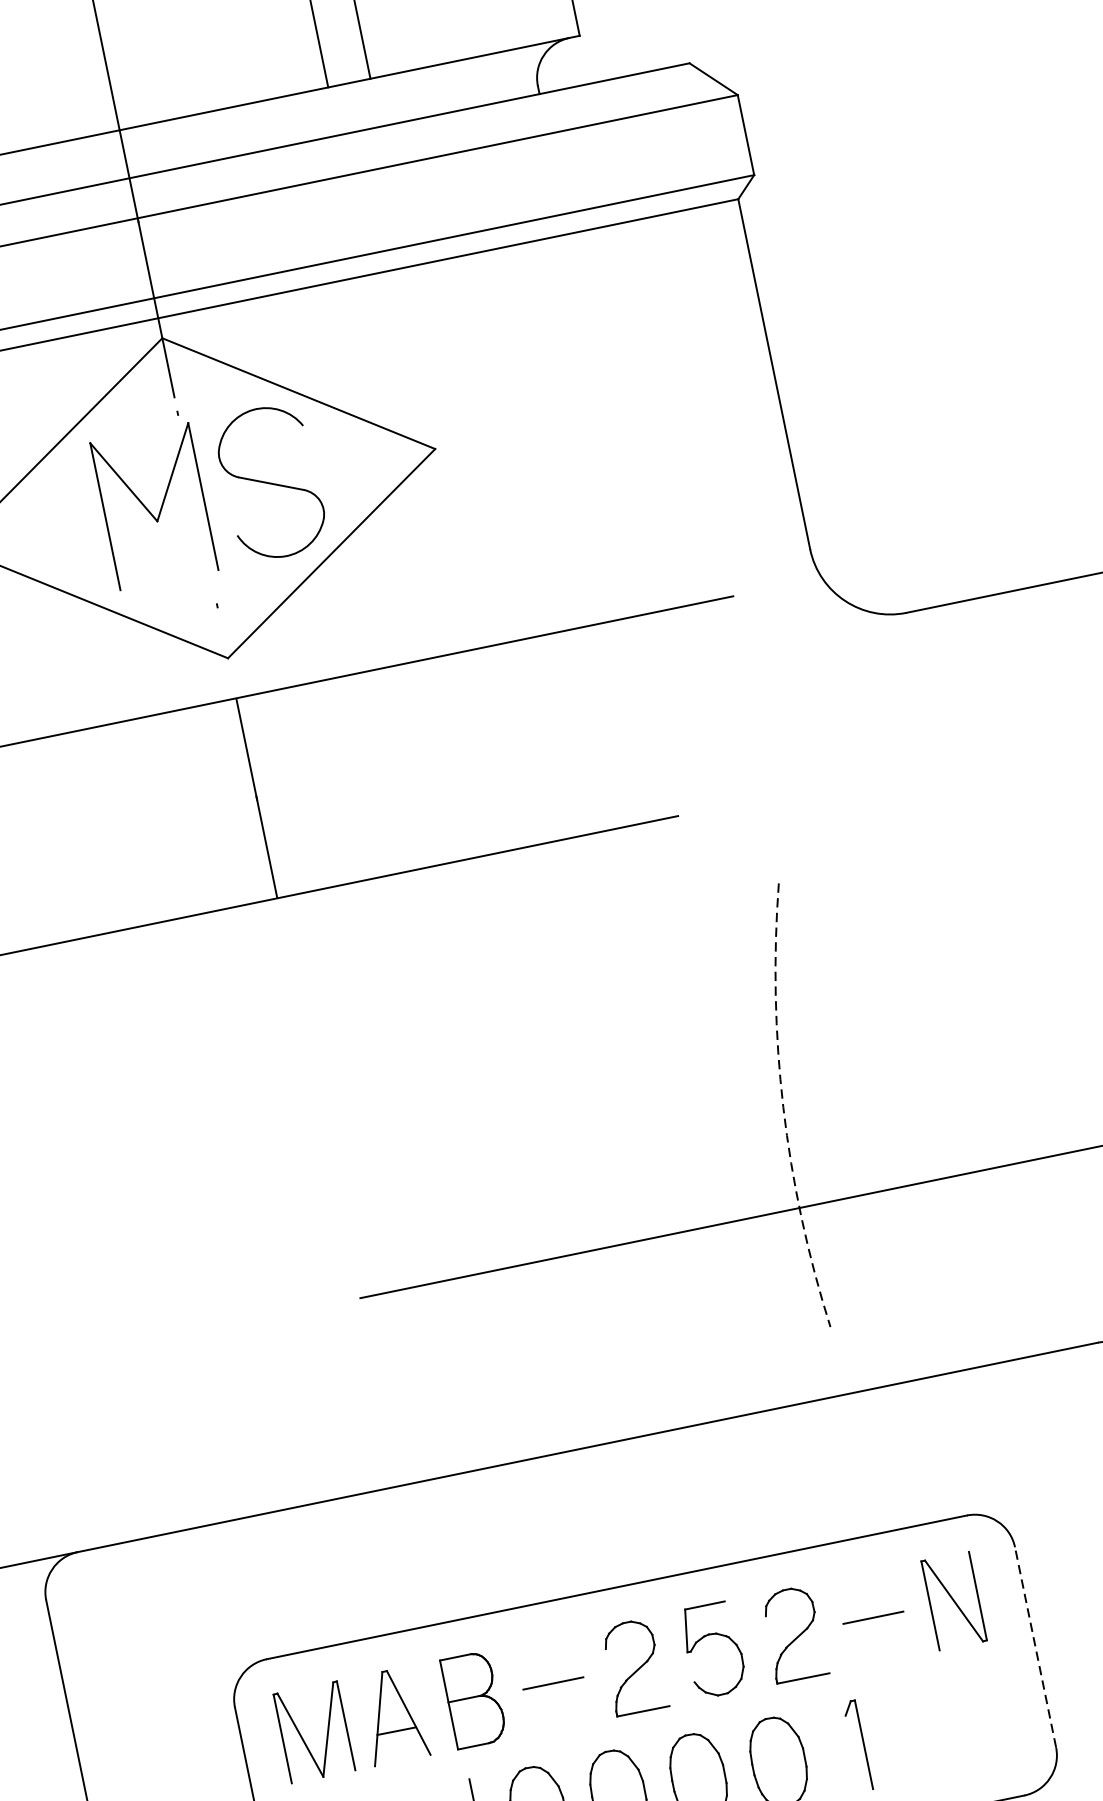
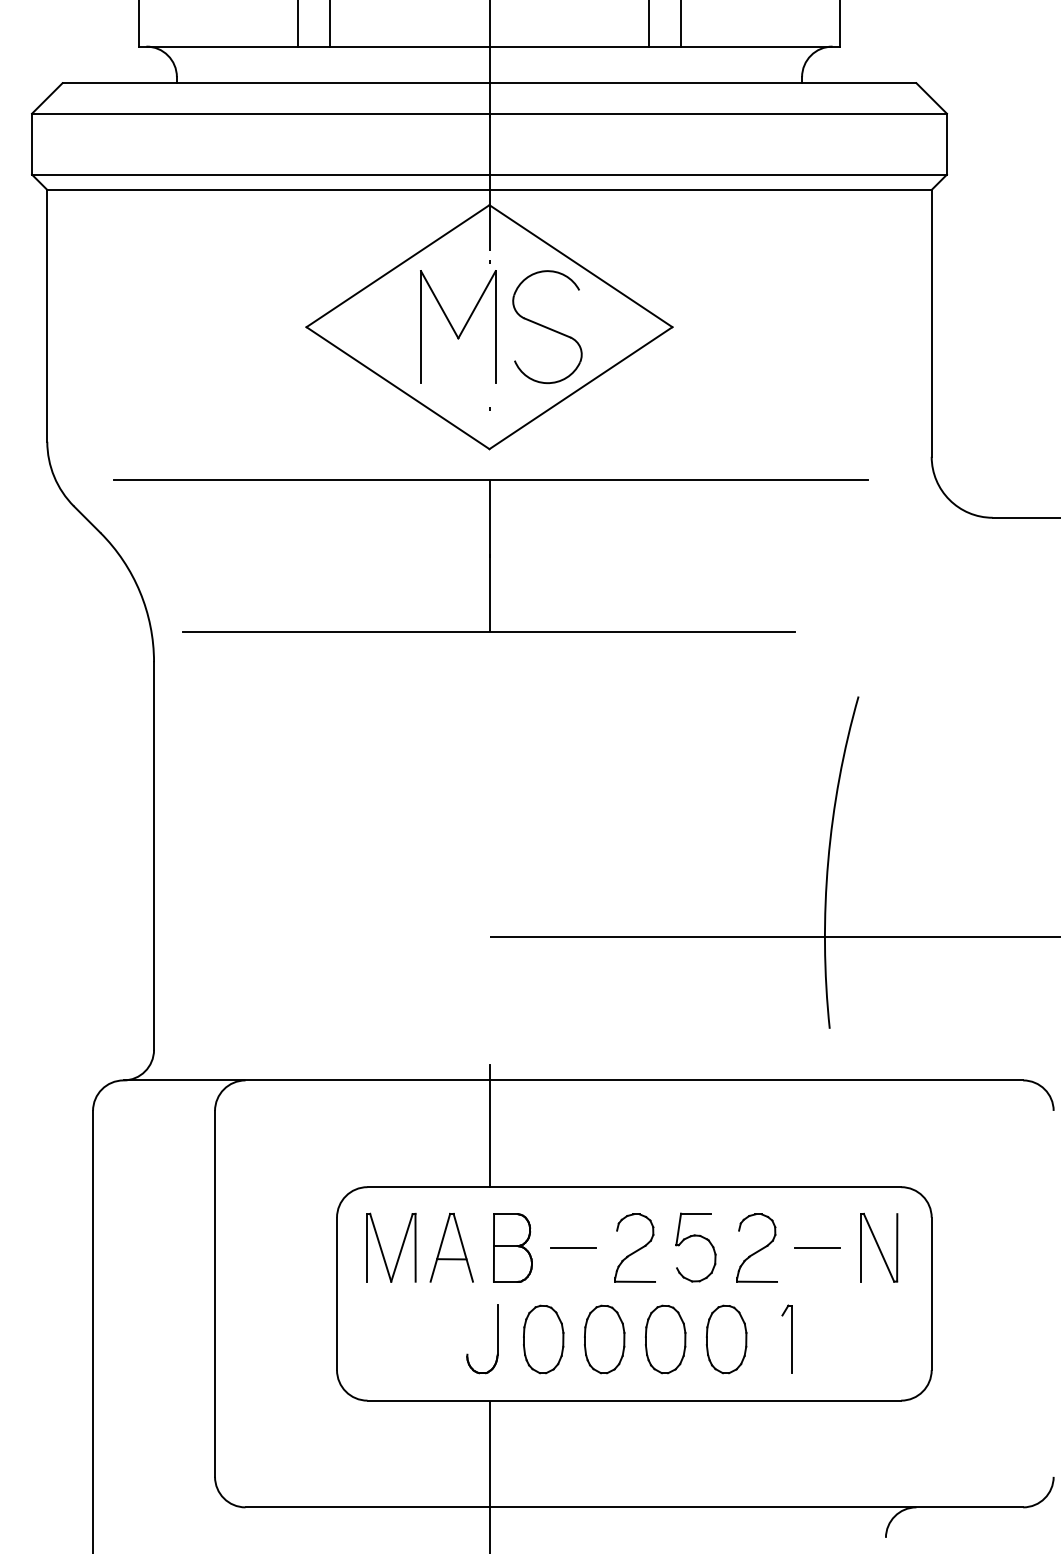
arc: (783, 1107) -> (828, 861), dashed -> solid
line: (410, 1546) -> (489, 1126), added
line: (1035, 1646) -> (931, 1293), dashed -> solid

